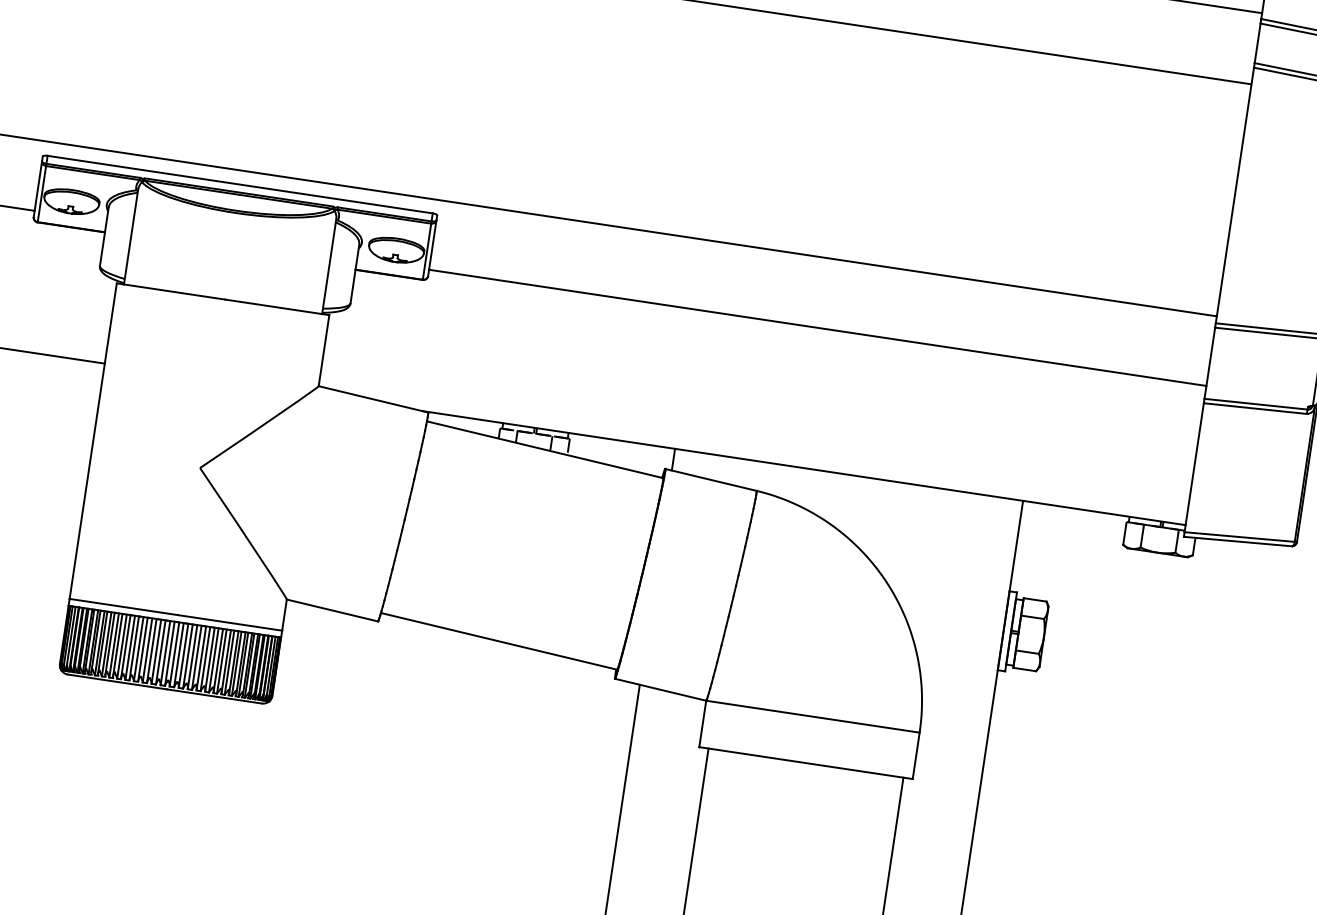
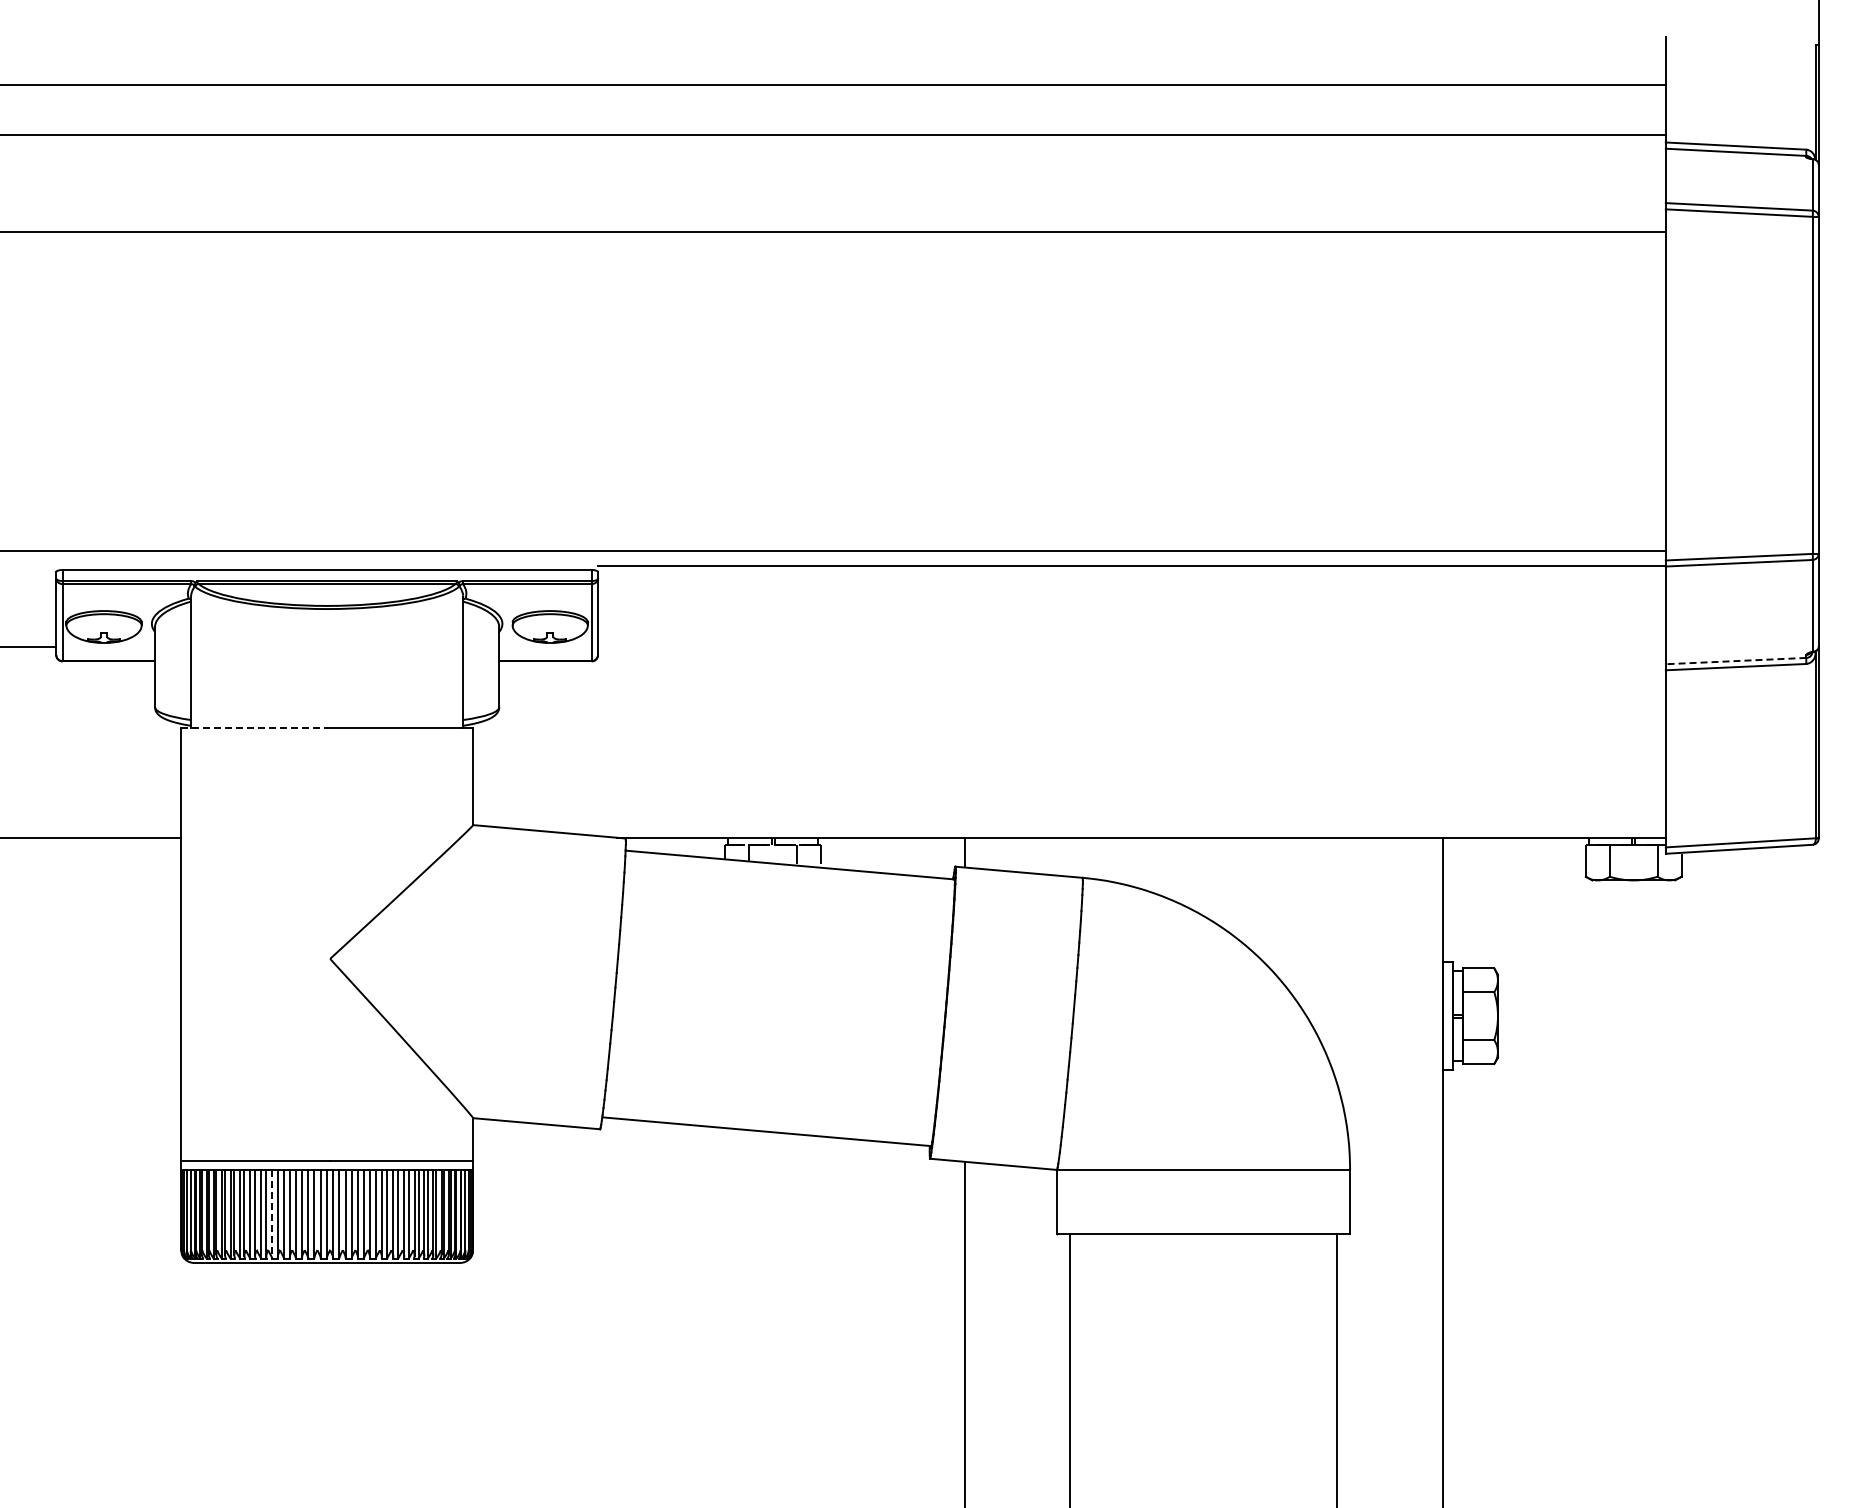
line: (171, 291) -> (256, 727), solid -> dashed
line: (817, 327) -> (1131, 565), moved
line: (1255, 404) -> (1735, 661), solid -> dashed
line: (130, 648) -> (272, 1215), solid -> dashed

